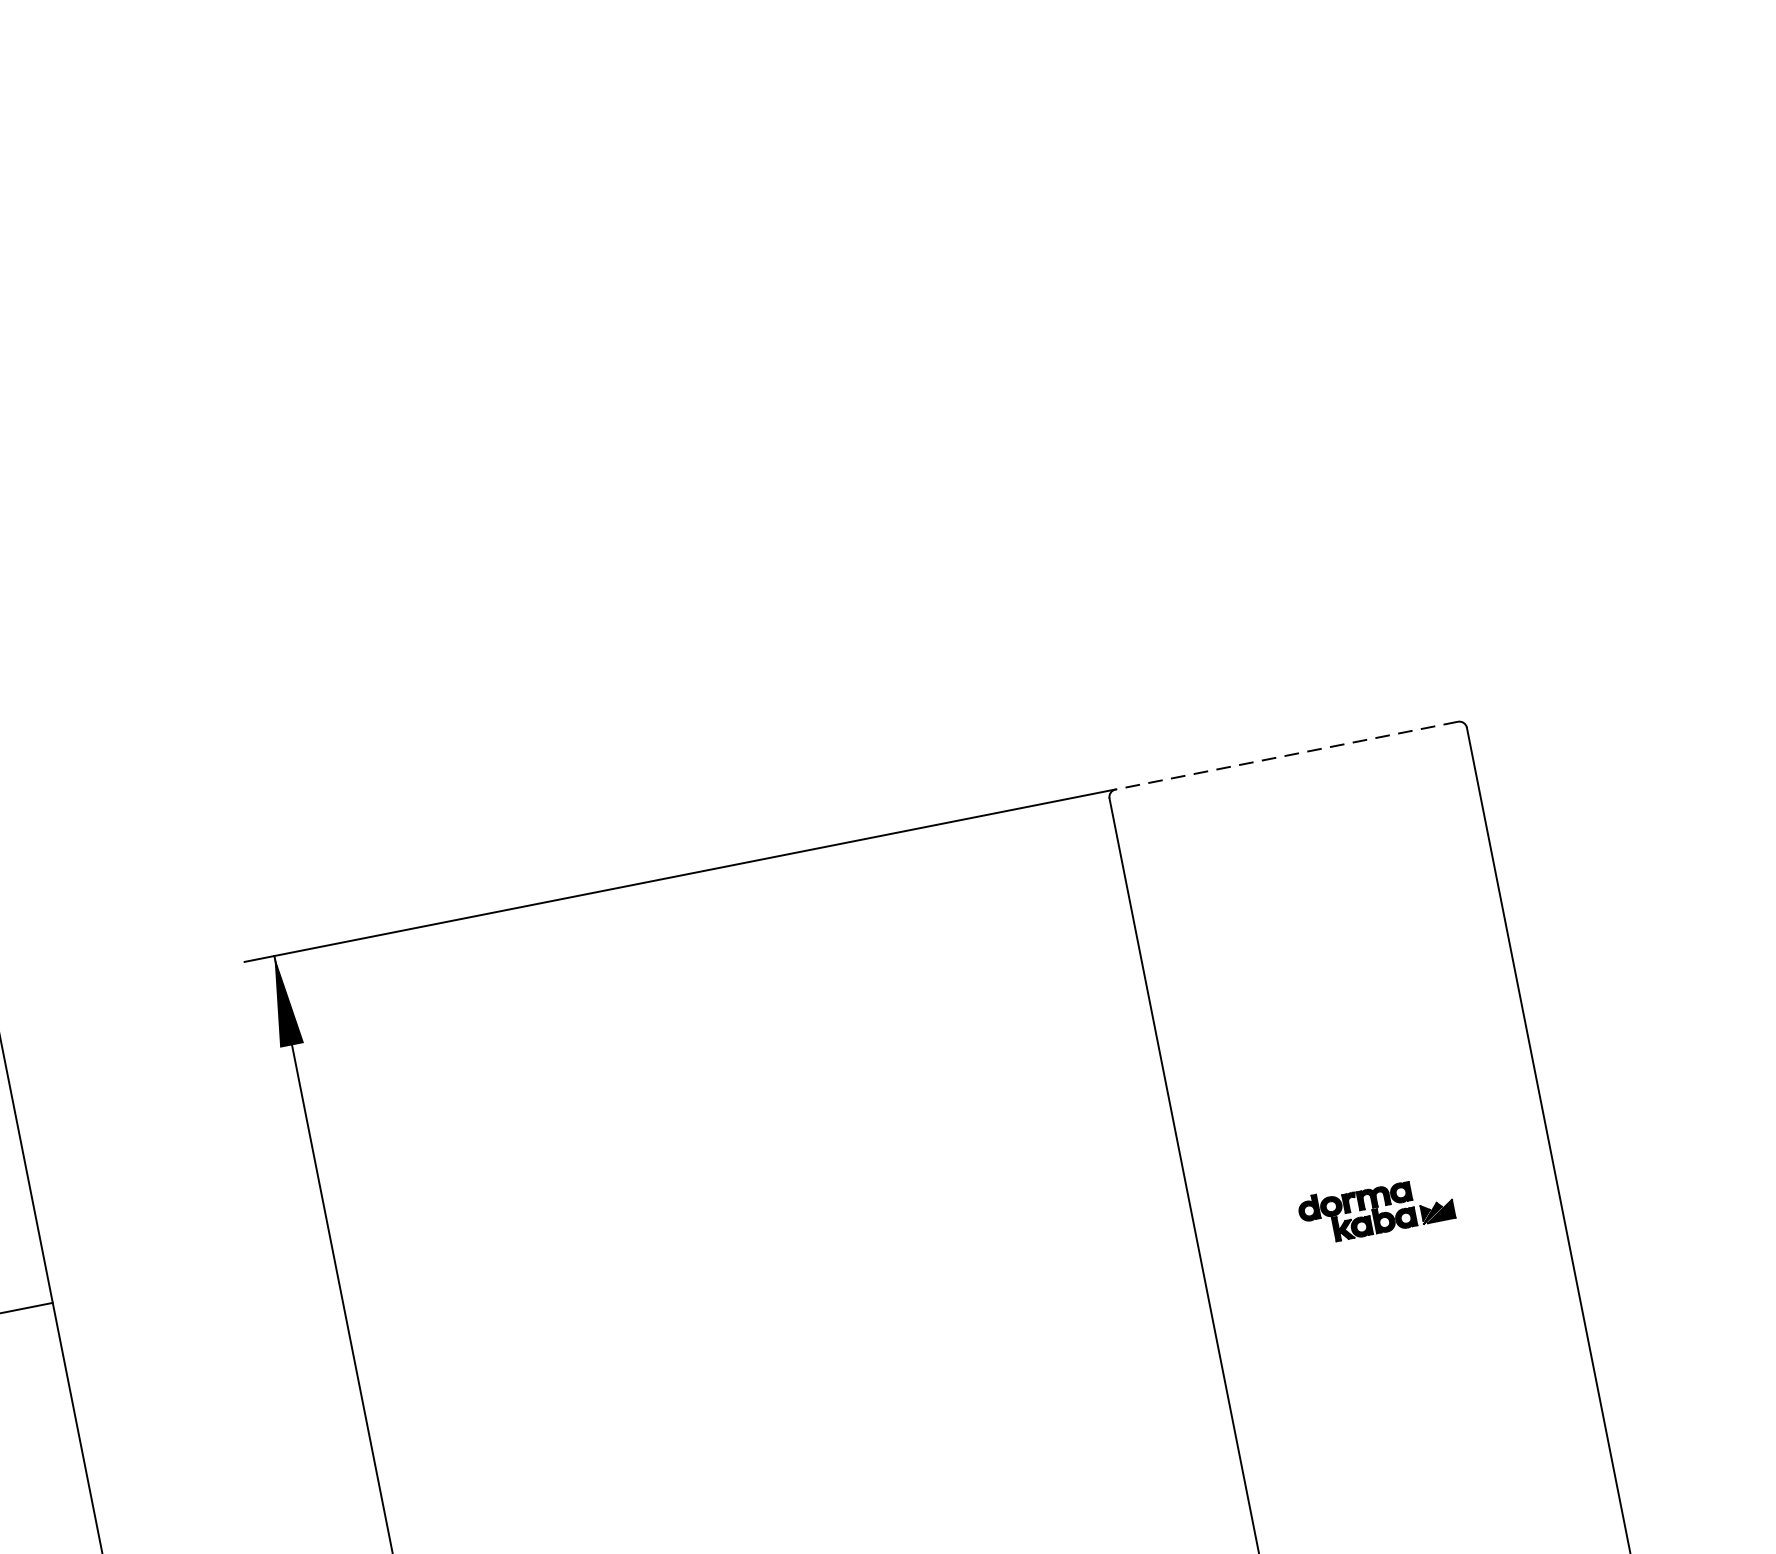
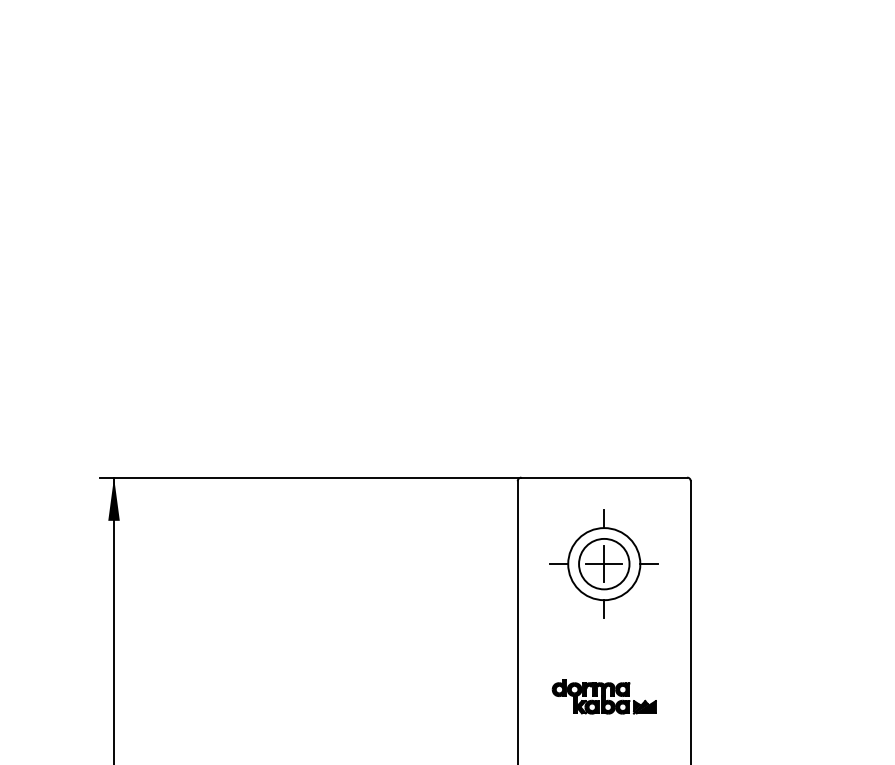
line: (1287, 755) -> (604, 477), dashed -> solid
part: (1320, 933) -> (603, 563), added
part: (1374, 1208) -> (603, 696), size x1.43

